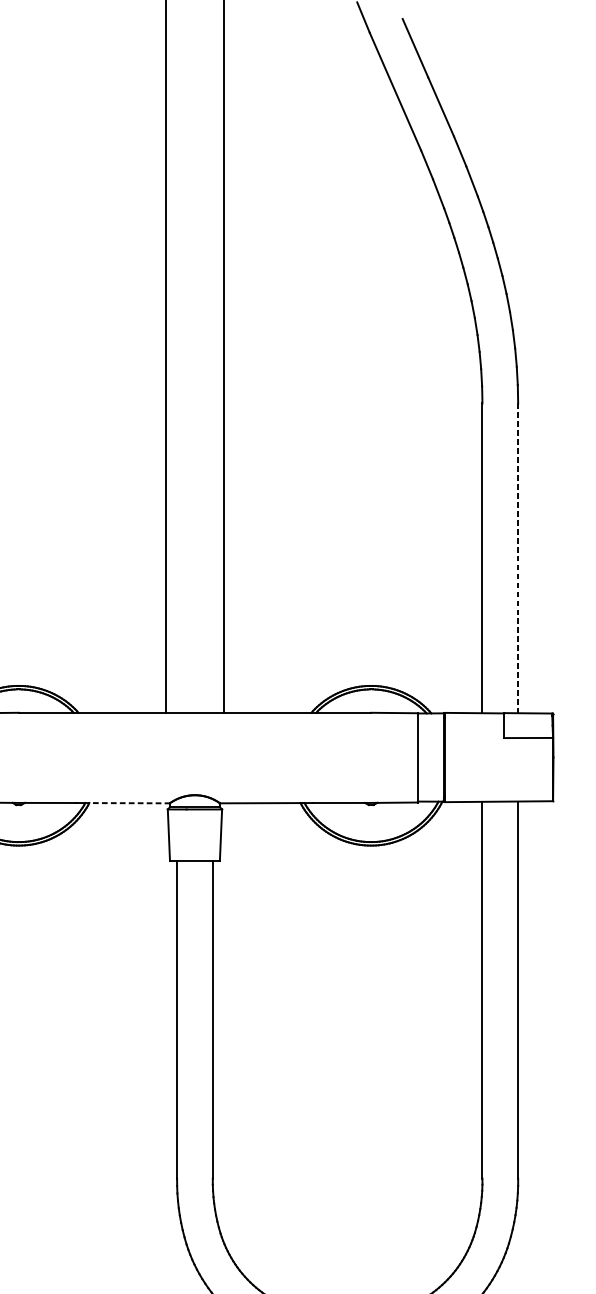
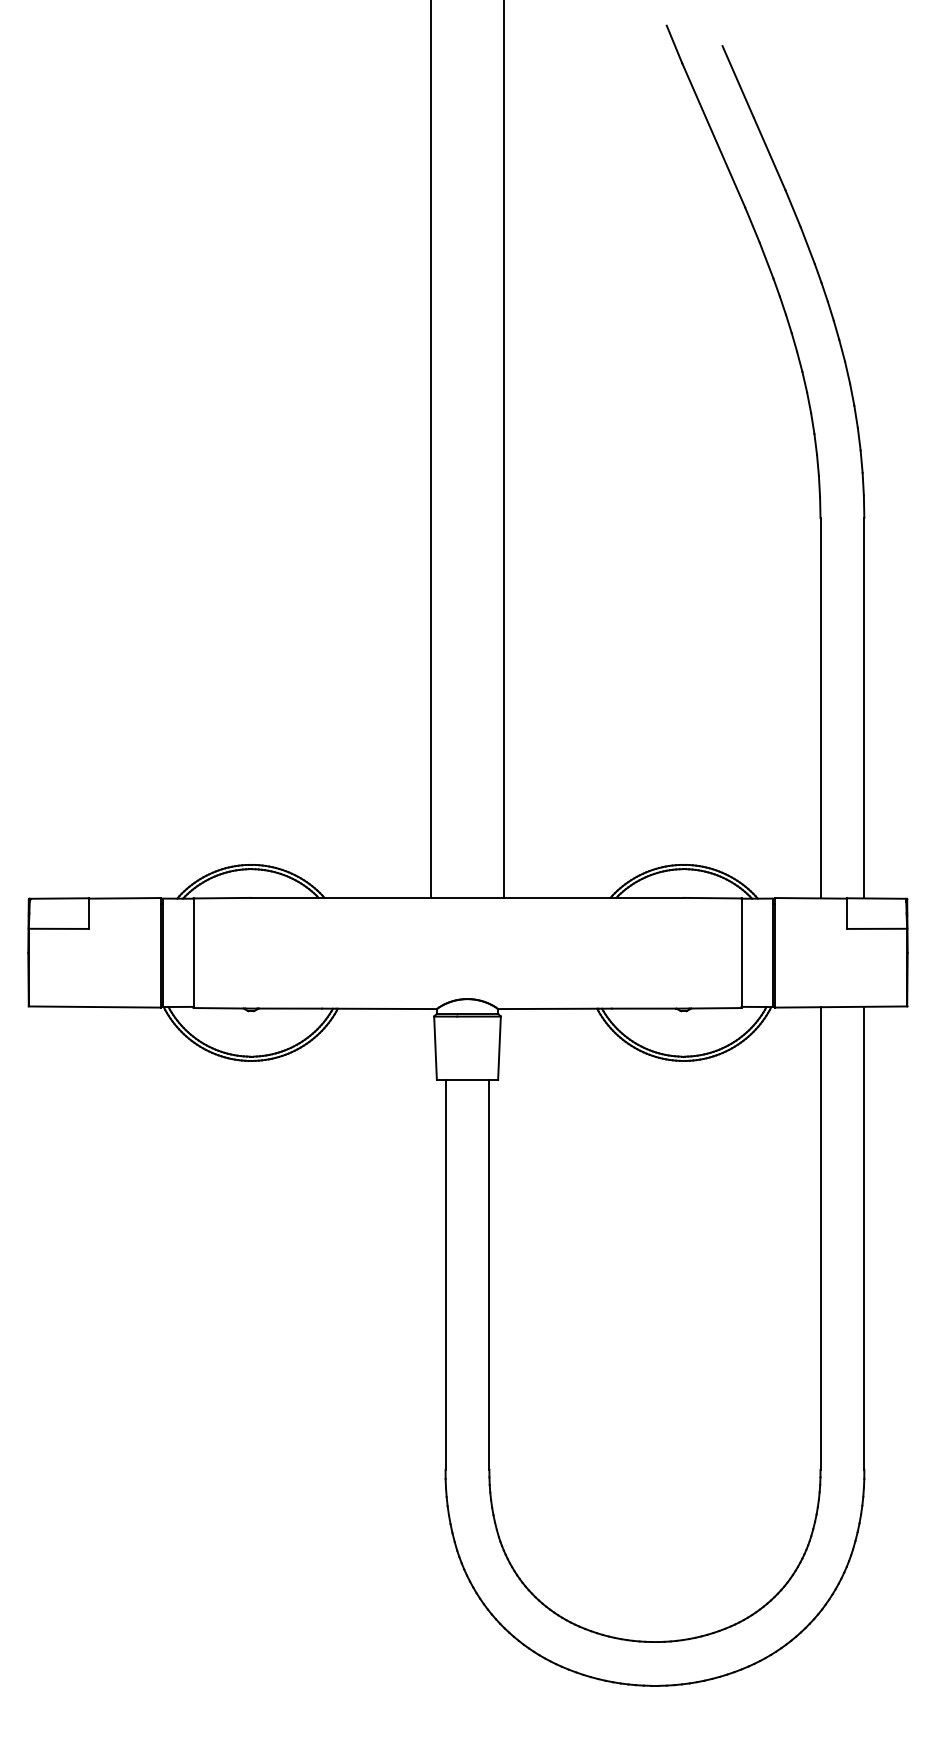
line: (518, 558) -> (864, 708), dashed -> solid
line: (128, 802) -> (386, 1008), dashed -> solid

